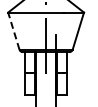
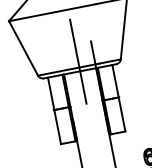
line: (13, 30) -> (22, 47), dashed -> solid

